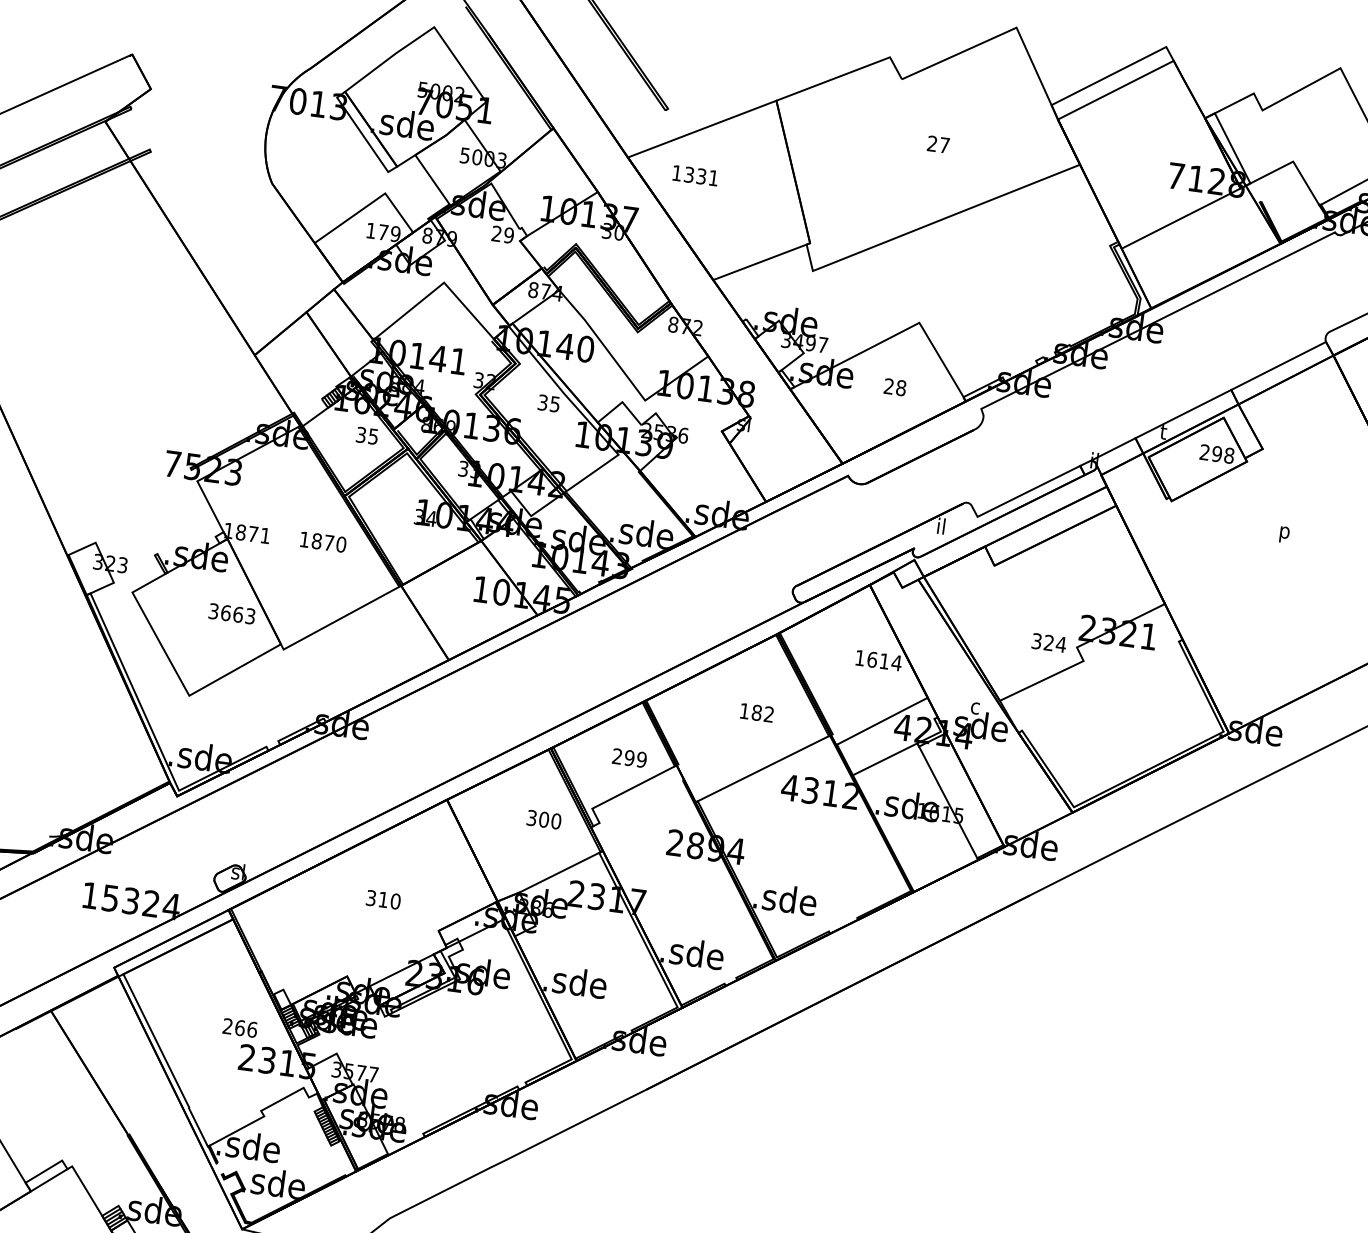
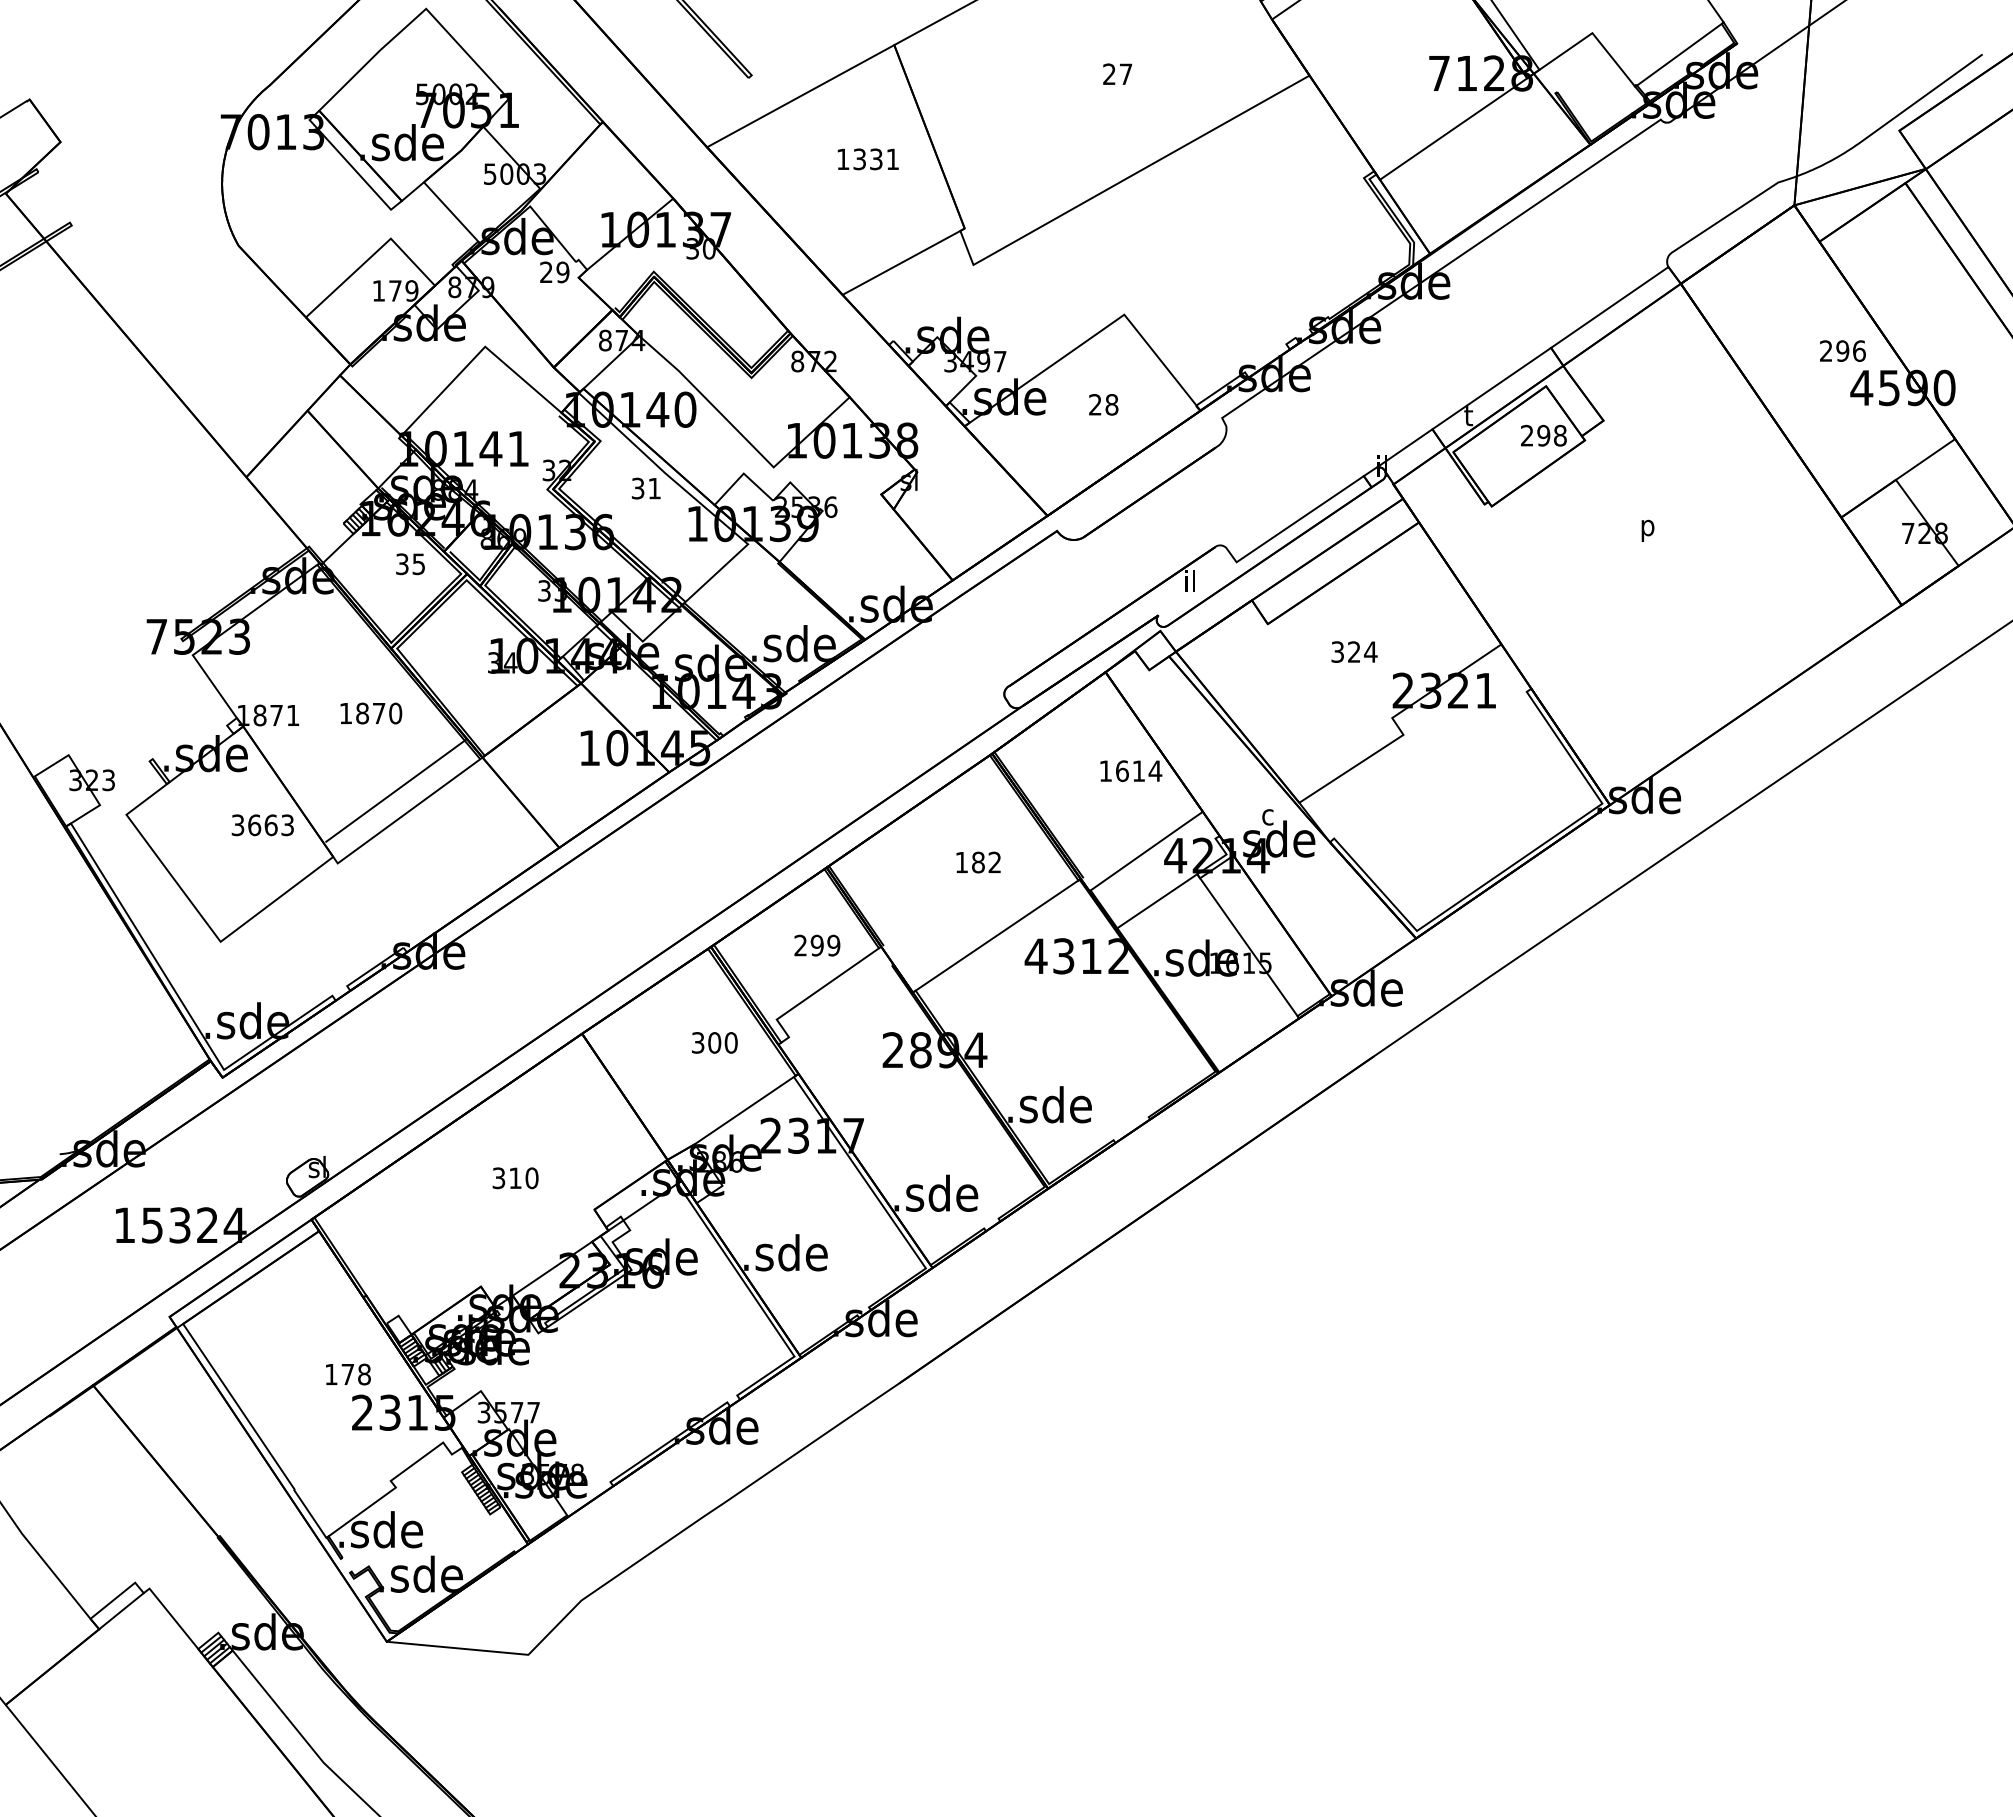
text: (694, 175) -> (867, 159), moved
text: (555, 404) -> (654, 488), 35 -> 31
line: (334, 601) -> (396, 790), added
text: (1049, 642) -> (1354, 651), moved
text: (240, 1028) -> (348, 1374), 266 -> 178

